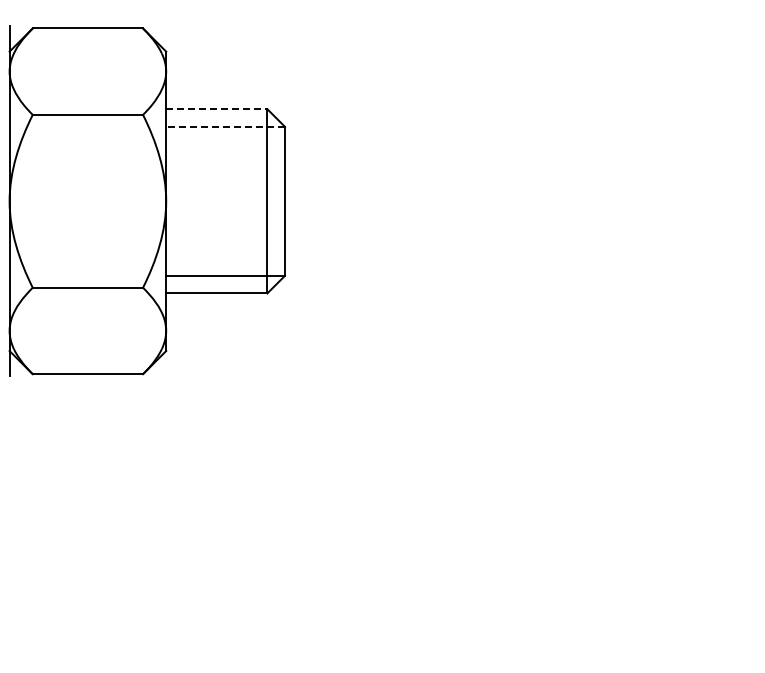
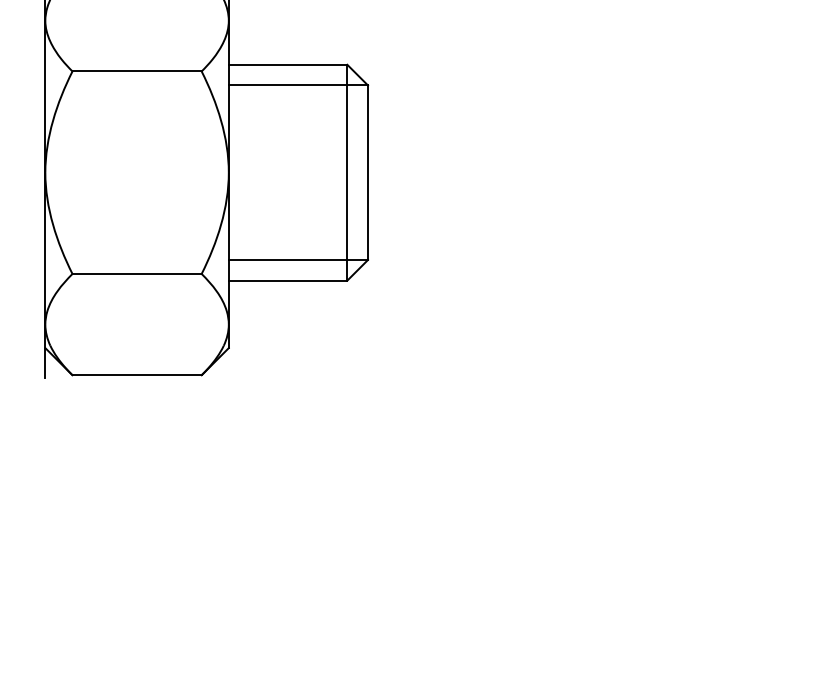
line: (216, 109) -> (287, 65), dashed -> solid
line: (225, 126) -> (298, 85), dashed -> solid

